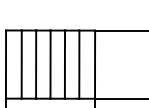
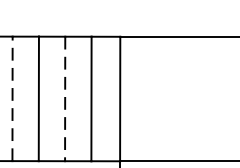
line: (36, 64) -> (13, 98), solid -> dashed
line: (64, 65) -> (64, 100), solid -> dashed

